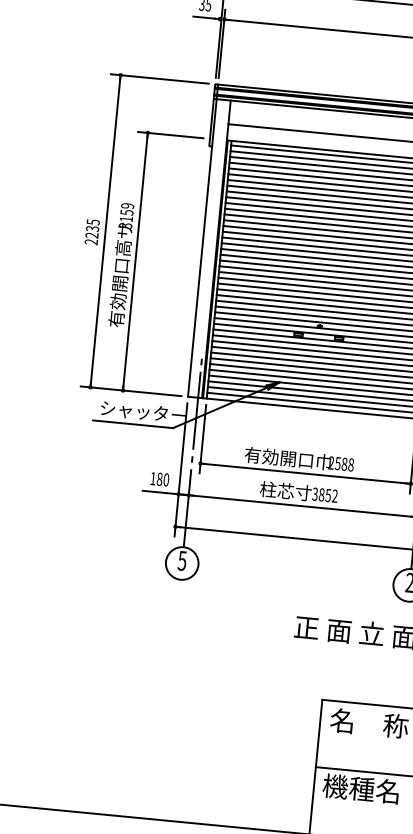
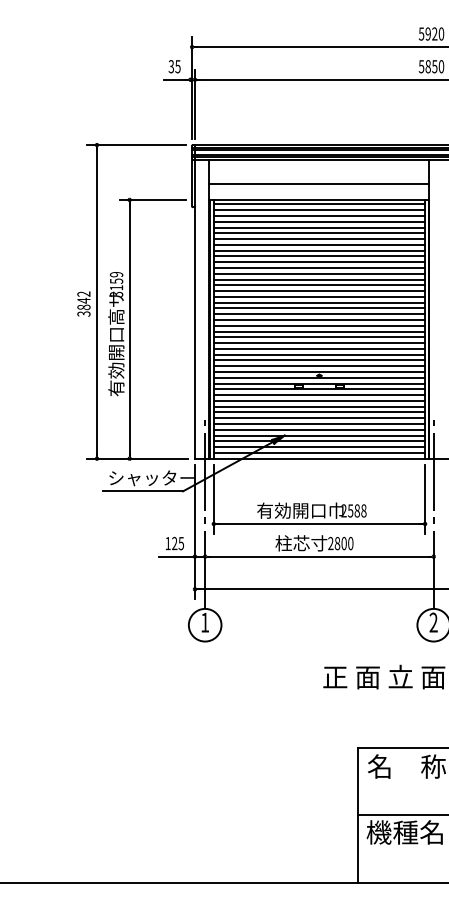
text: (91, 231) -> (83, 303), 2235 -> 3842
text: (163, 479) -> (178, 543), 180 -> 125
text: (324, 495) -> (340, 543), 3852 -> 2800
text: (181, 560) -> (204, 622), 5 -> 1

